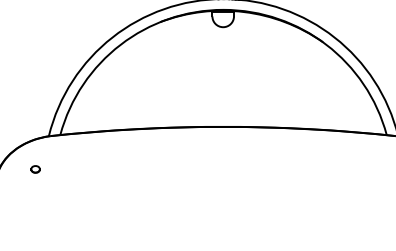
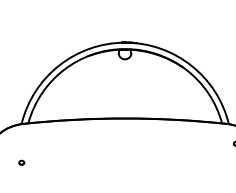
part: (35, 168) -> (21, 162), moved

